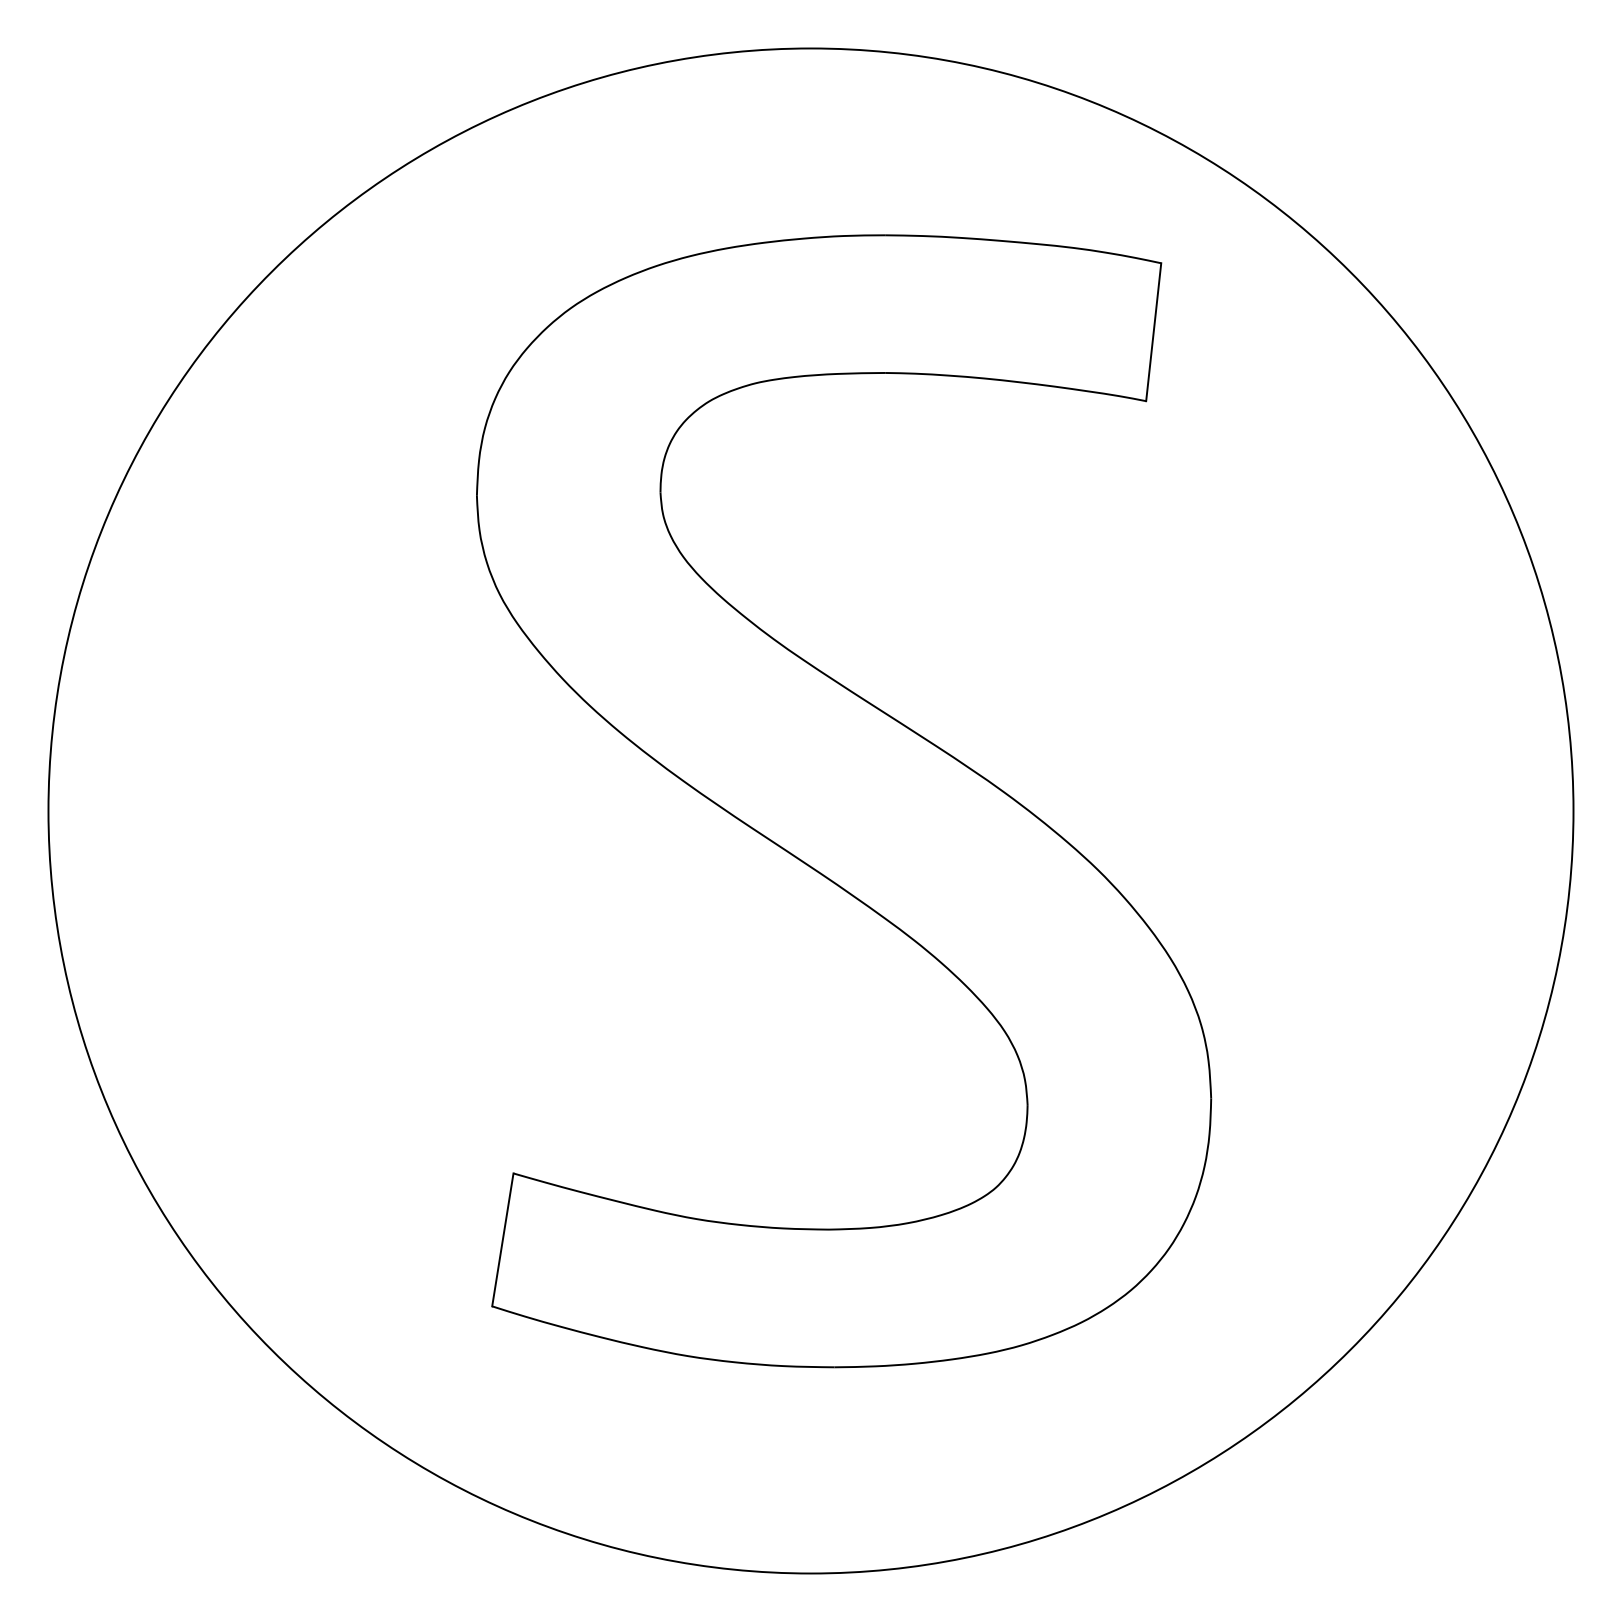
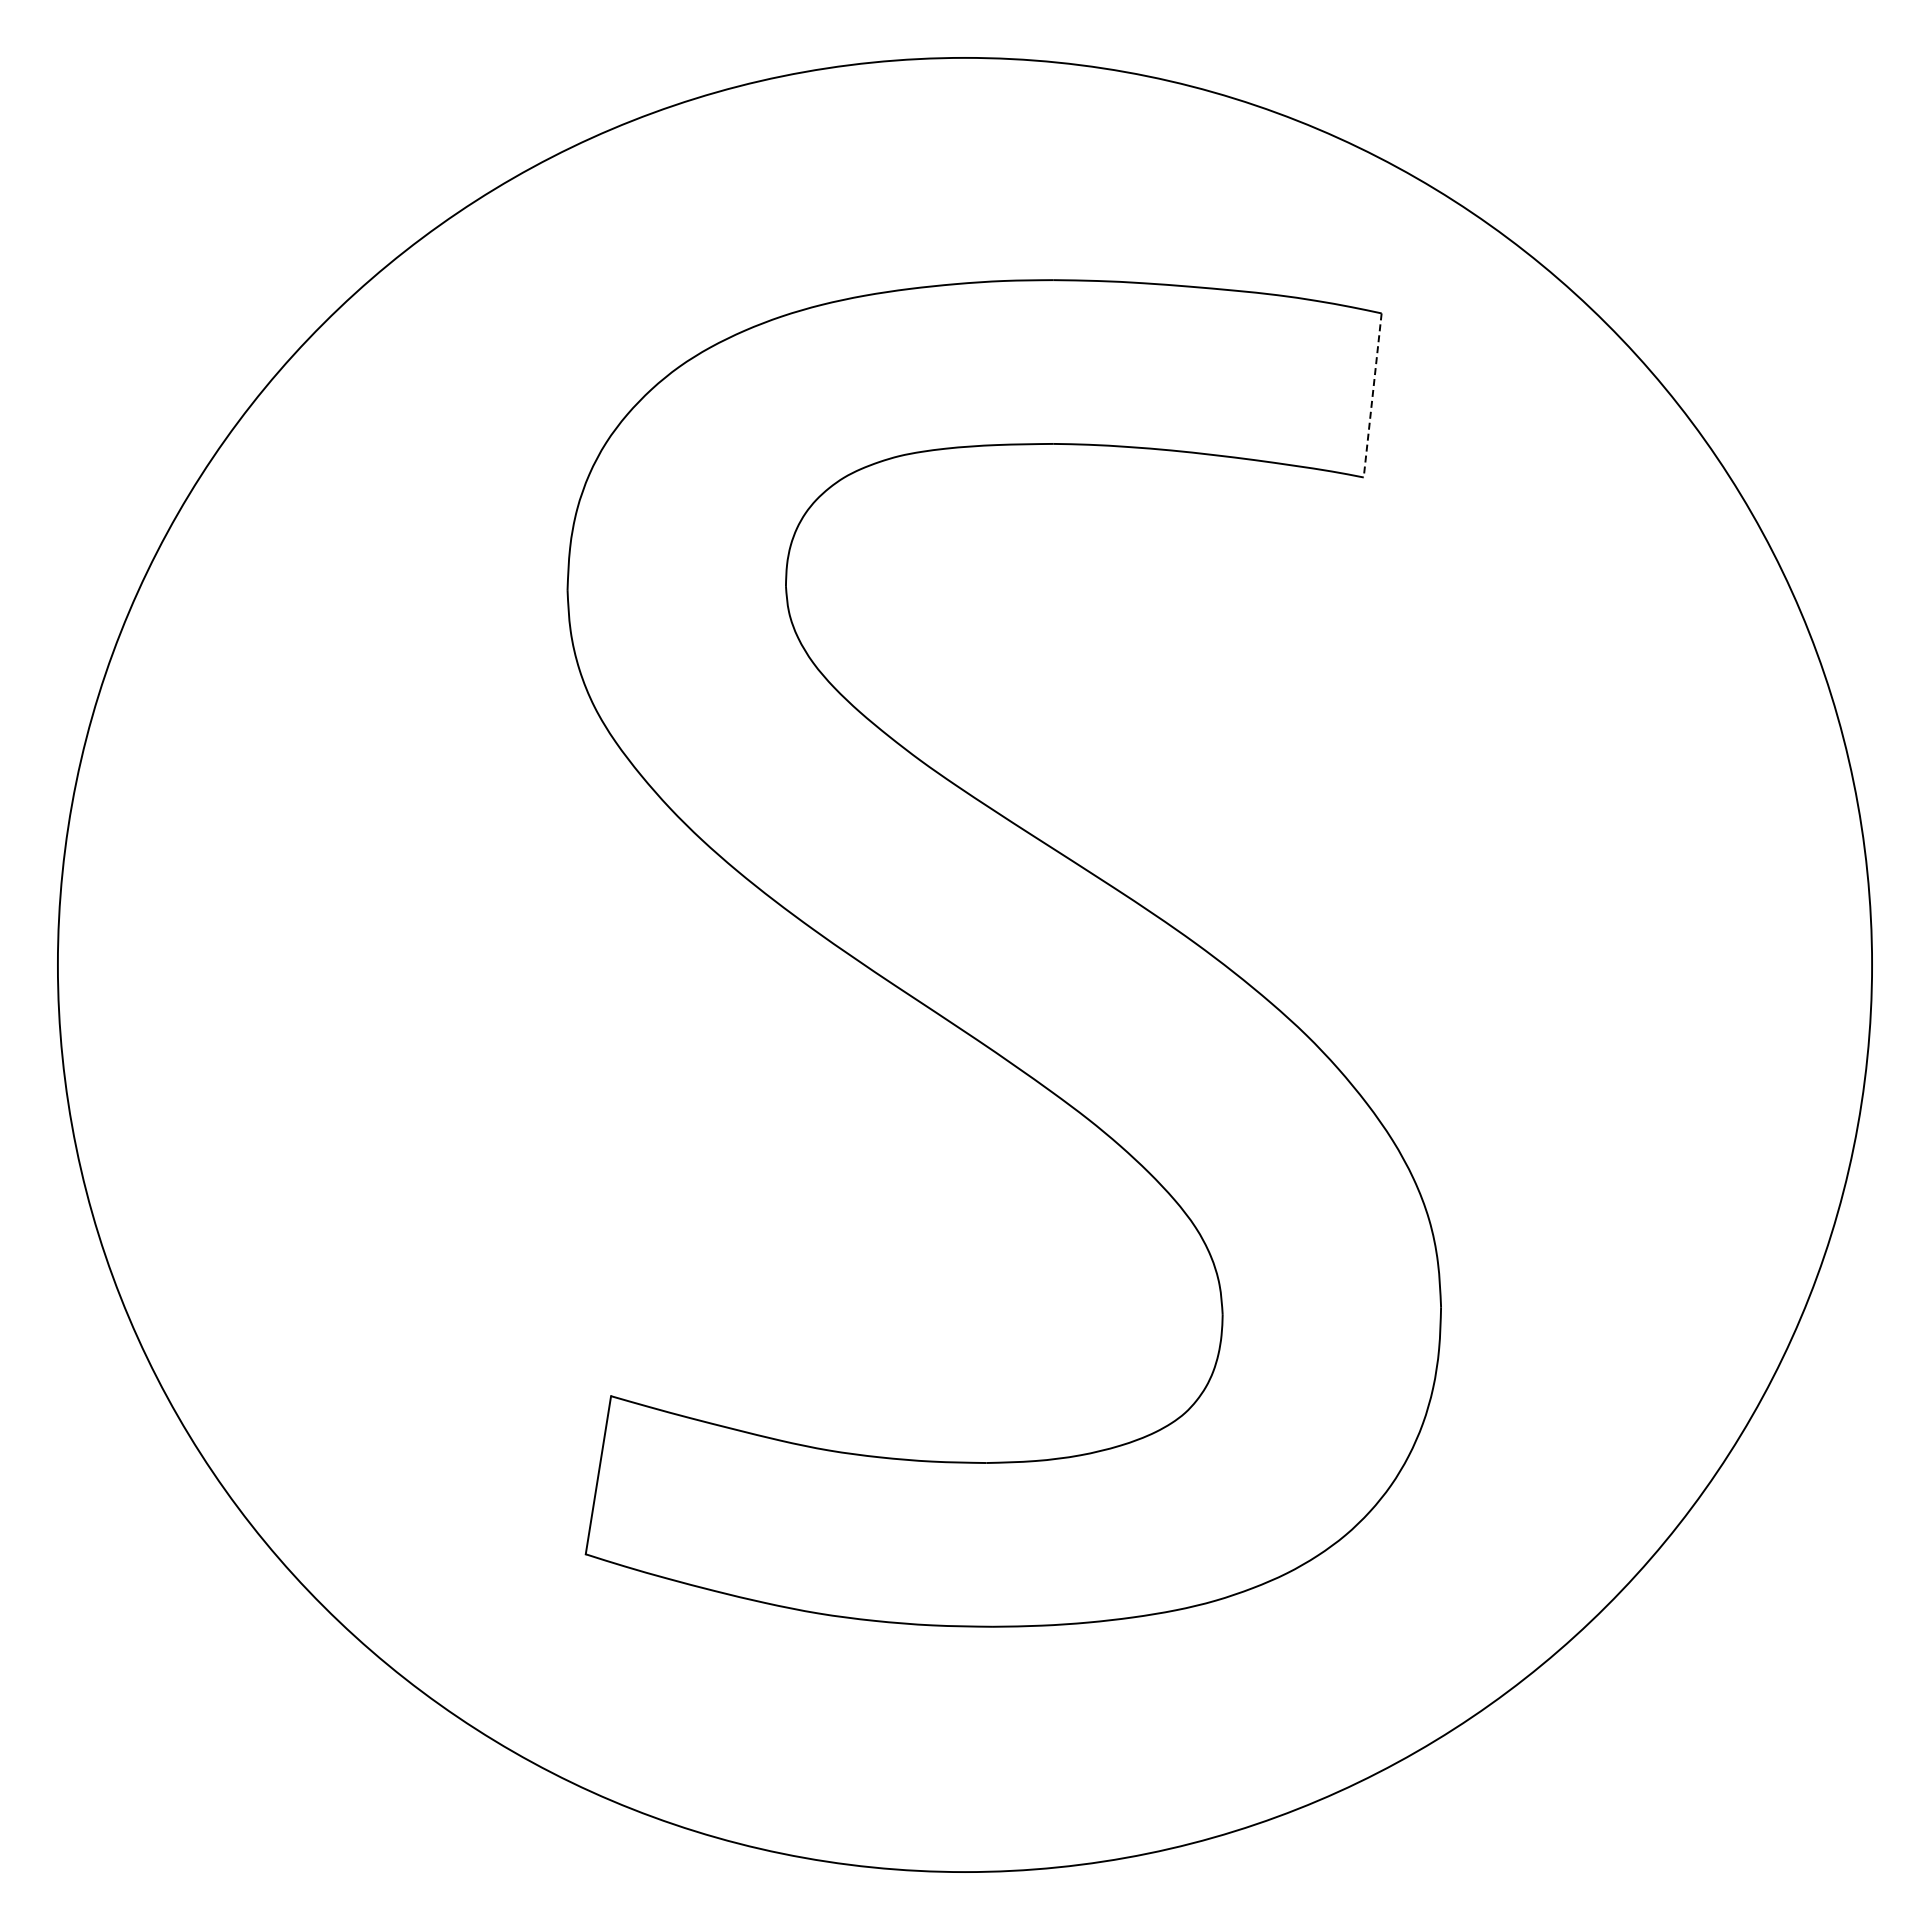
line: (1153, 332) -> (1372, 395), solid -> dashed

